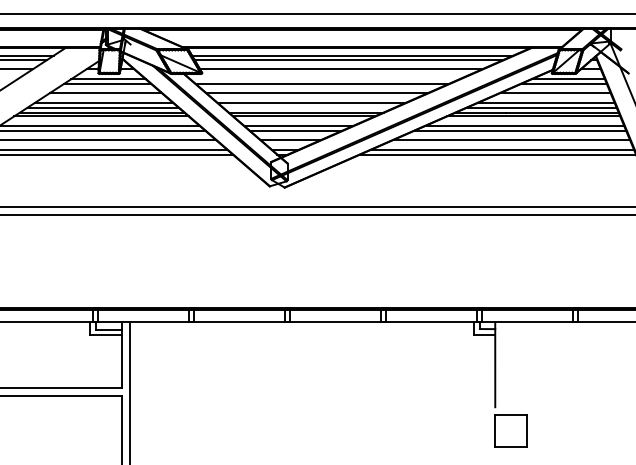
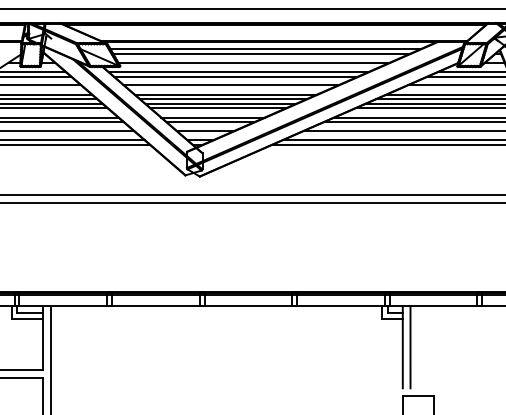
line: (324, 79) -> (238, 72), added
line: (309, 107) -> (223, 99), added
line: (503, 364) -> (410, 347), added

